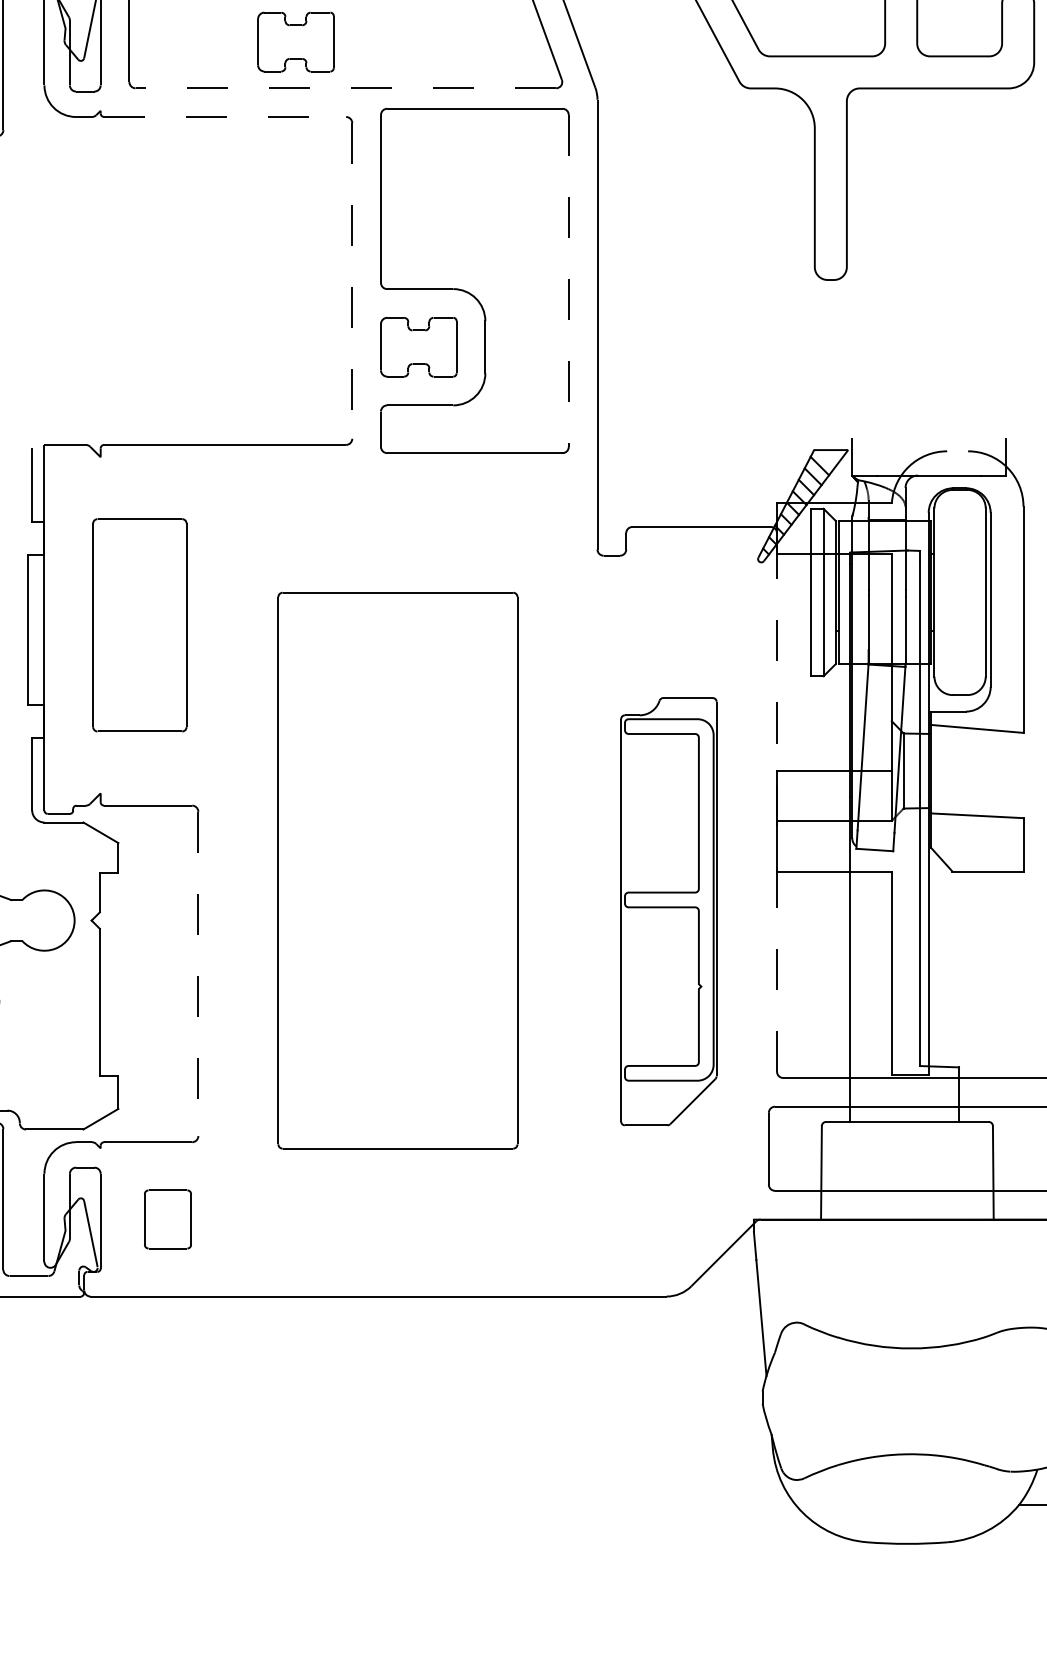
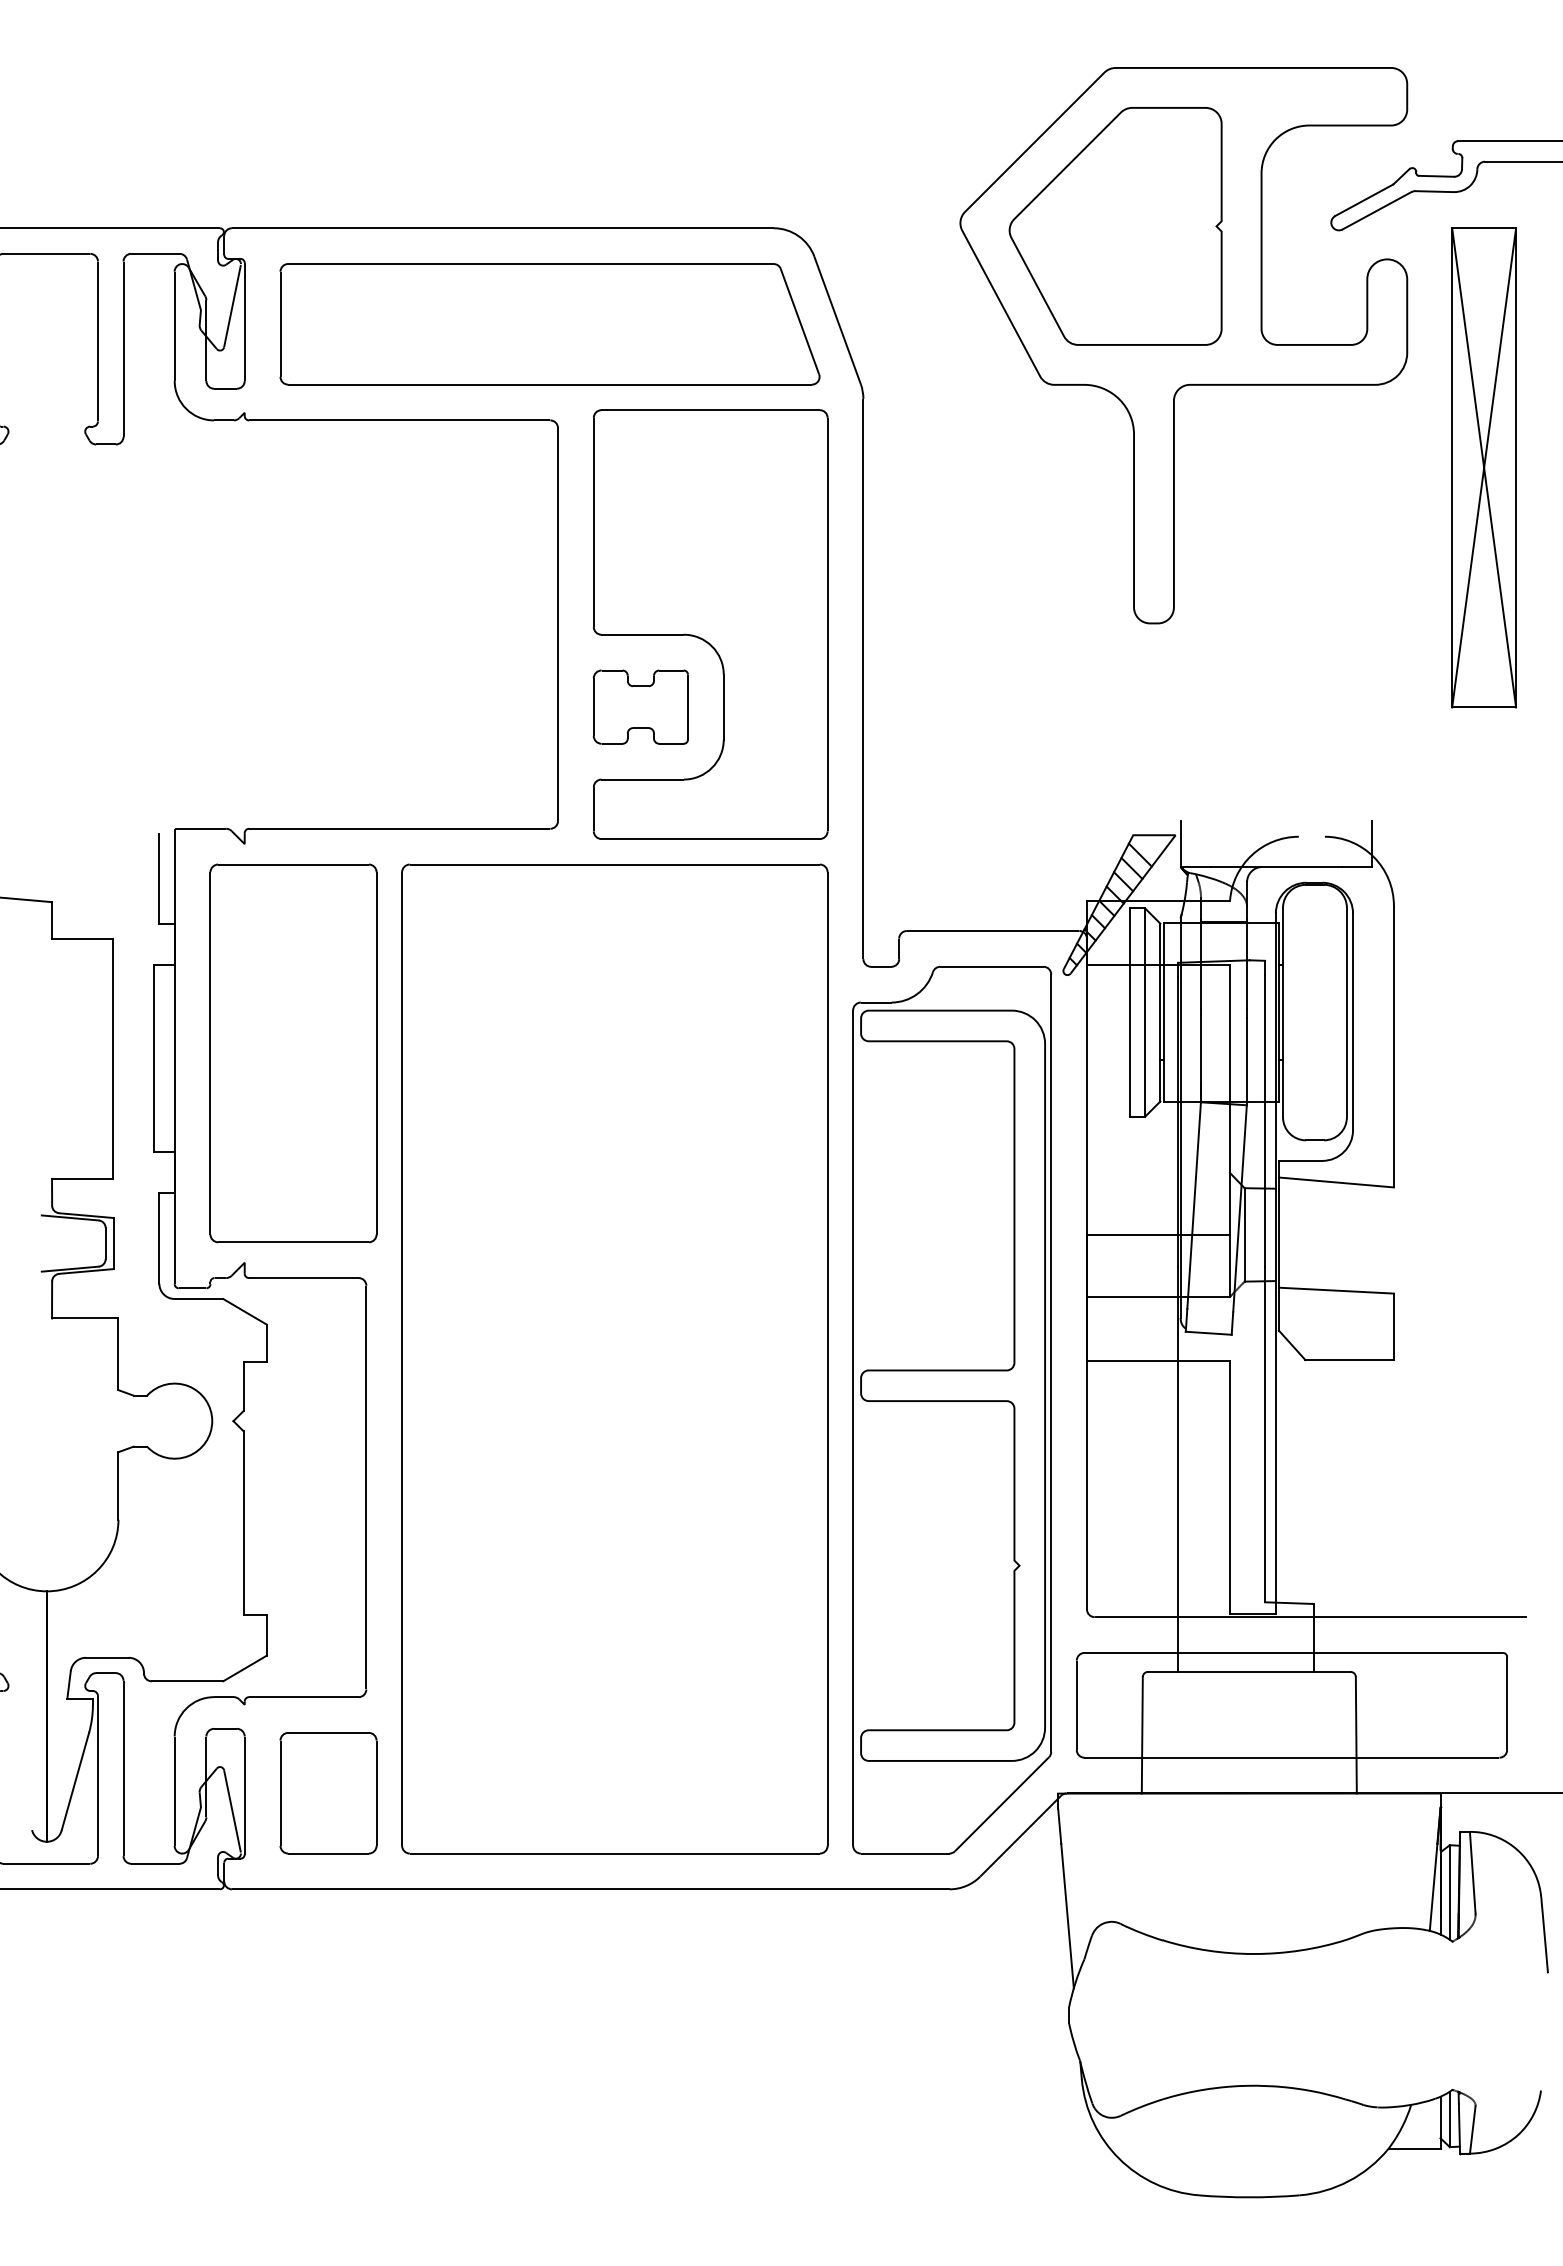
part: (295, 41) -> (487, 326), removed
line: (346, 88) -> (550, 384), dashed -> solid
line: (224, 117) -> (399, 420), dashed -> solid
line: (352, 280) -> (558, 624), dashed -> solid
line: (568, 280) -> (827, 624), dashed -> solid
part: (139, 625) -> (293, 1053), size x1.43
line: (777, 802) -> (1087, 1273), dashed -> solid
part: (397, 870) -> (614, 1358), size x1.43
part: (669, 911) -> (952, 1409), size x1.67
line: (198, 973) -> (366, 1487), dashed -> solid
part: (167, 1219) -> (328, 1793), size x1.67

